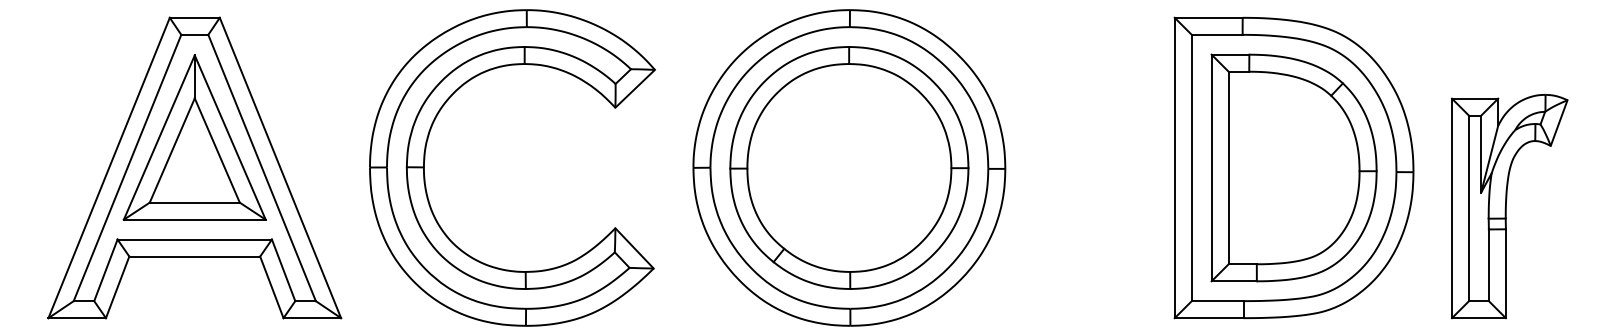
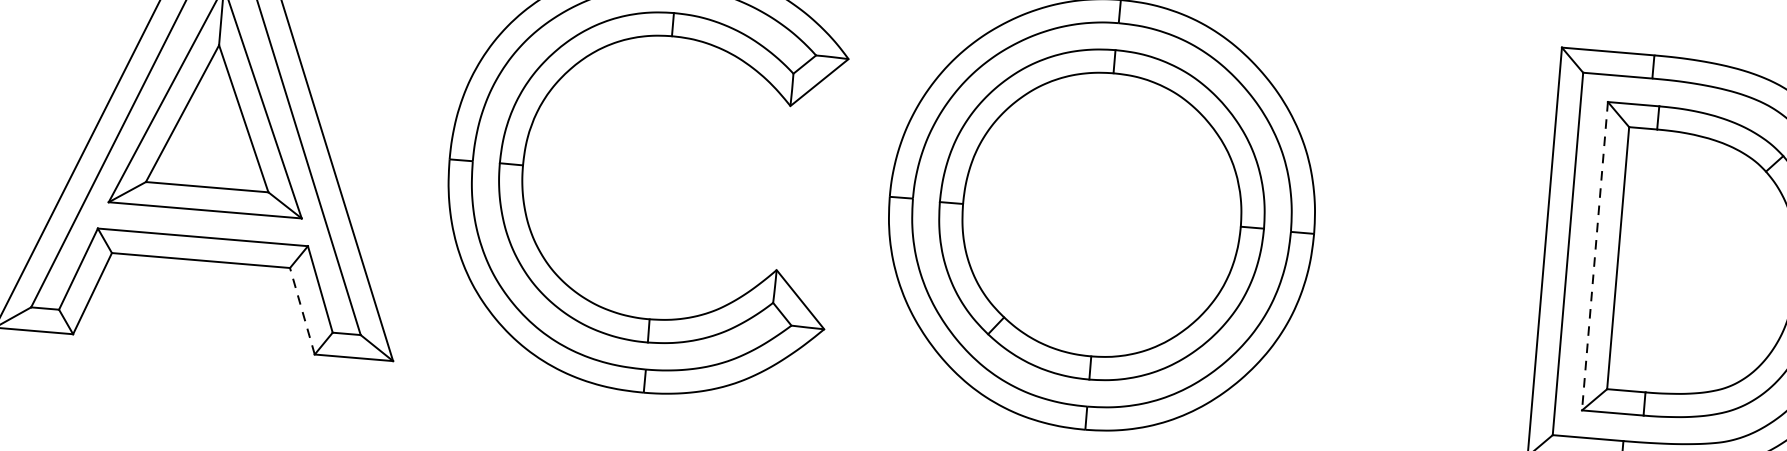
line: (1211, 168) -> (1594, 256), solid -> dashed
line: (271, 287) -> (301, 311), solid -> dashed

